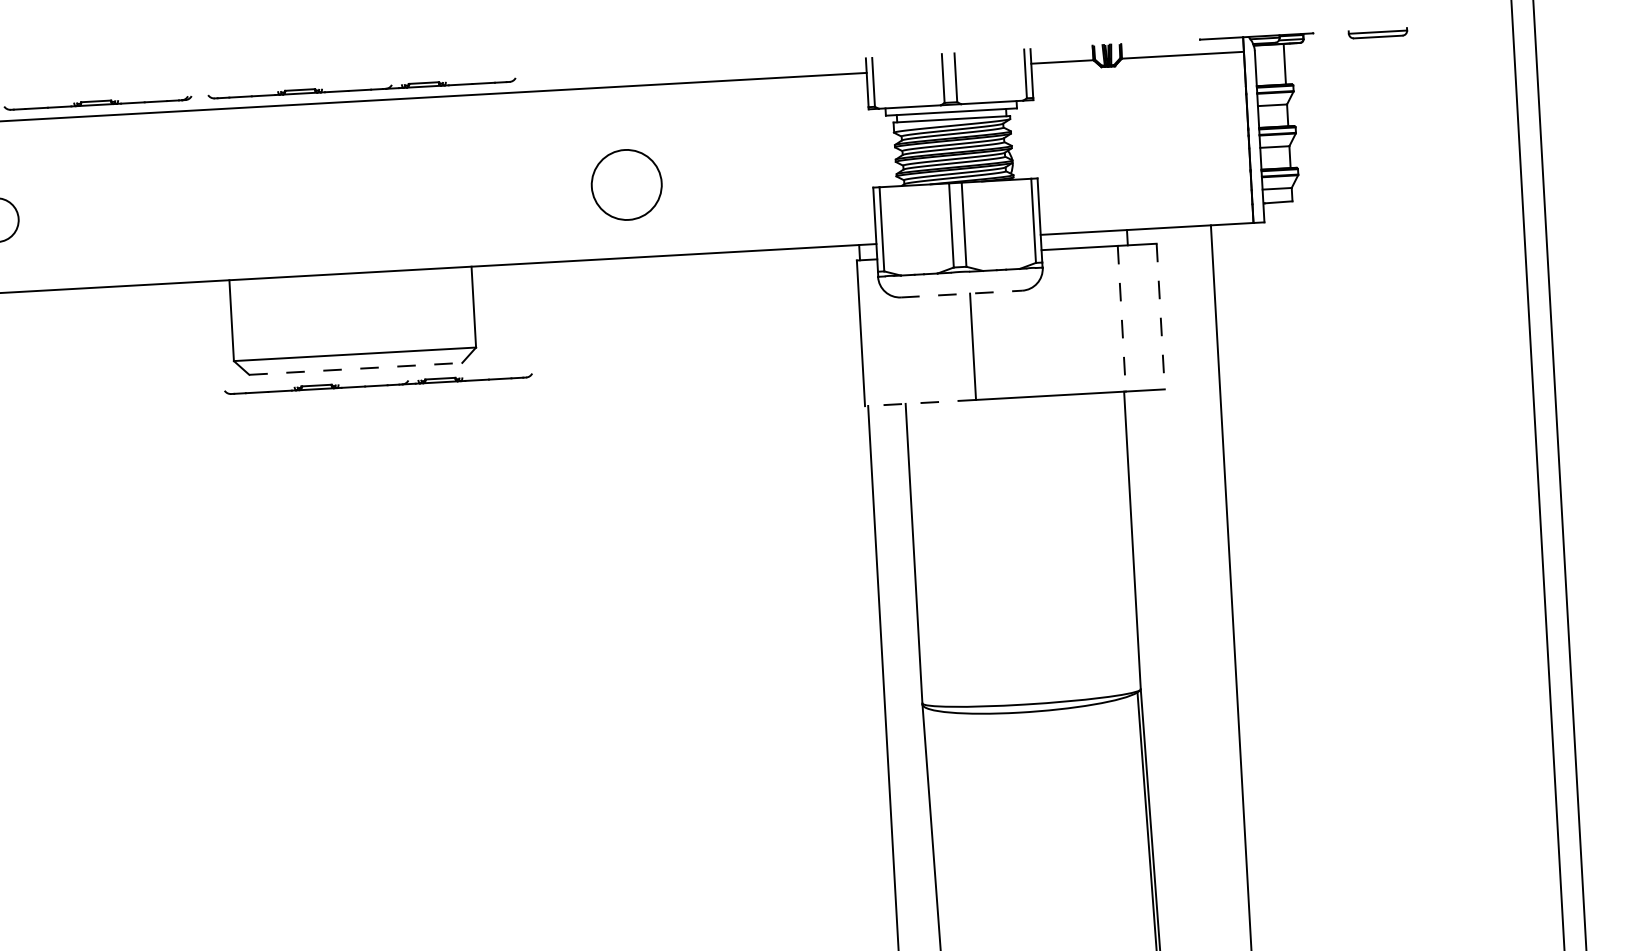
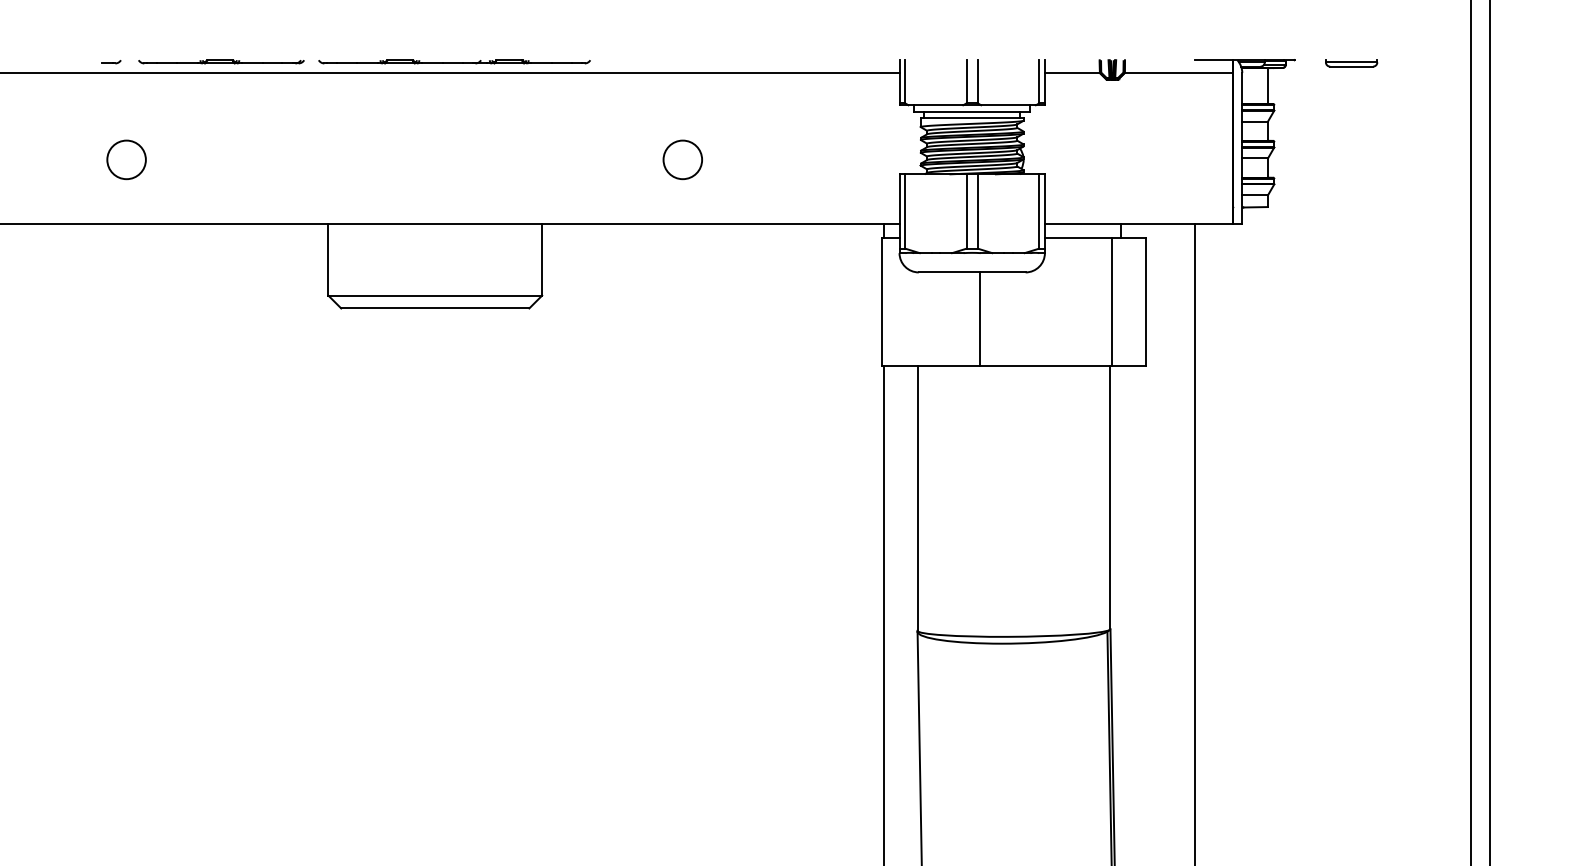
circle: (626, 184) -> (682, 159), size x0.62
line: (961, 294) -> (972, 272), dashed -> solid
line: (1160, 317) -> (1146, 302), dashed -> solid
line: (1122, 319) -> (1112, 302), dashed -> solid
line: (356, 368) -> (435, 308), dashed -> solid
part: (378, 383) -> (454, 322), removed
line: (920, 403) -> (930, 366), dashed -> solid

